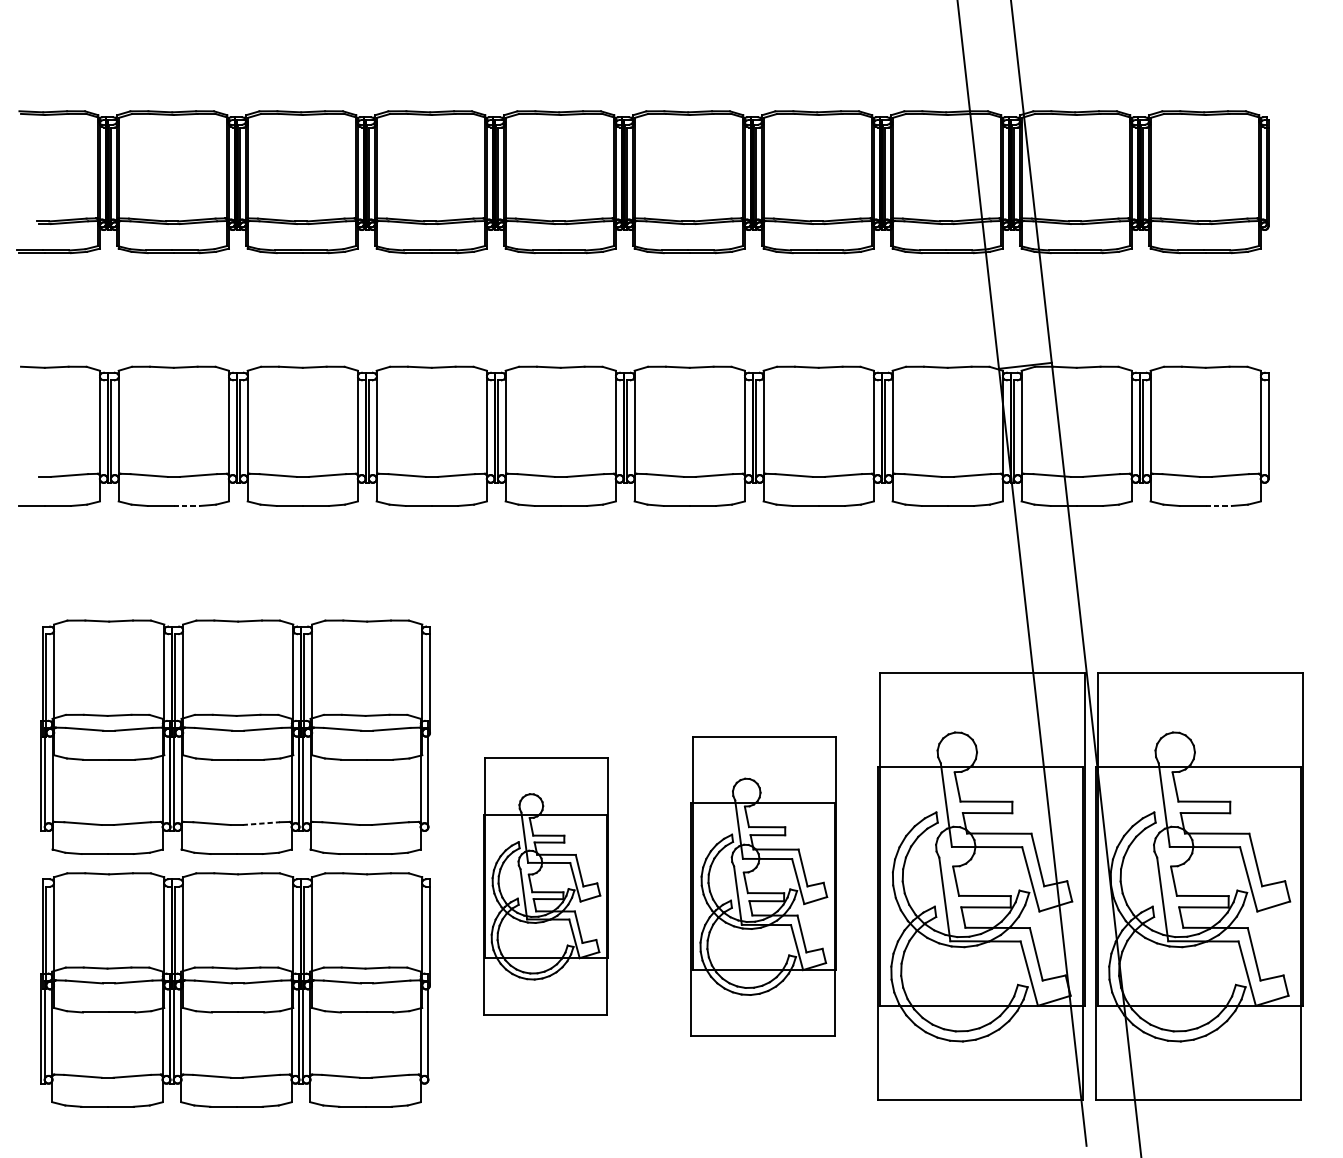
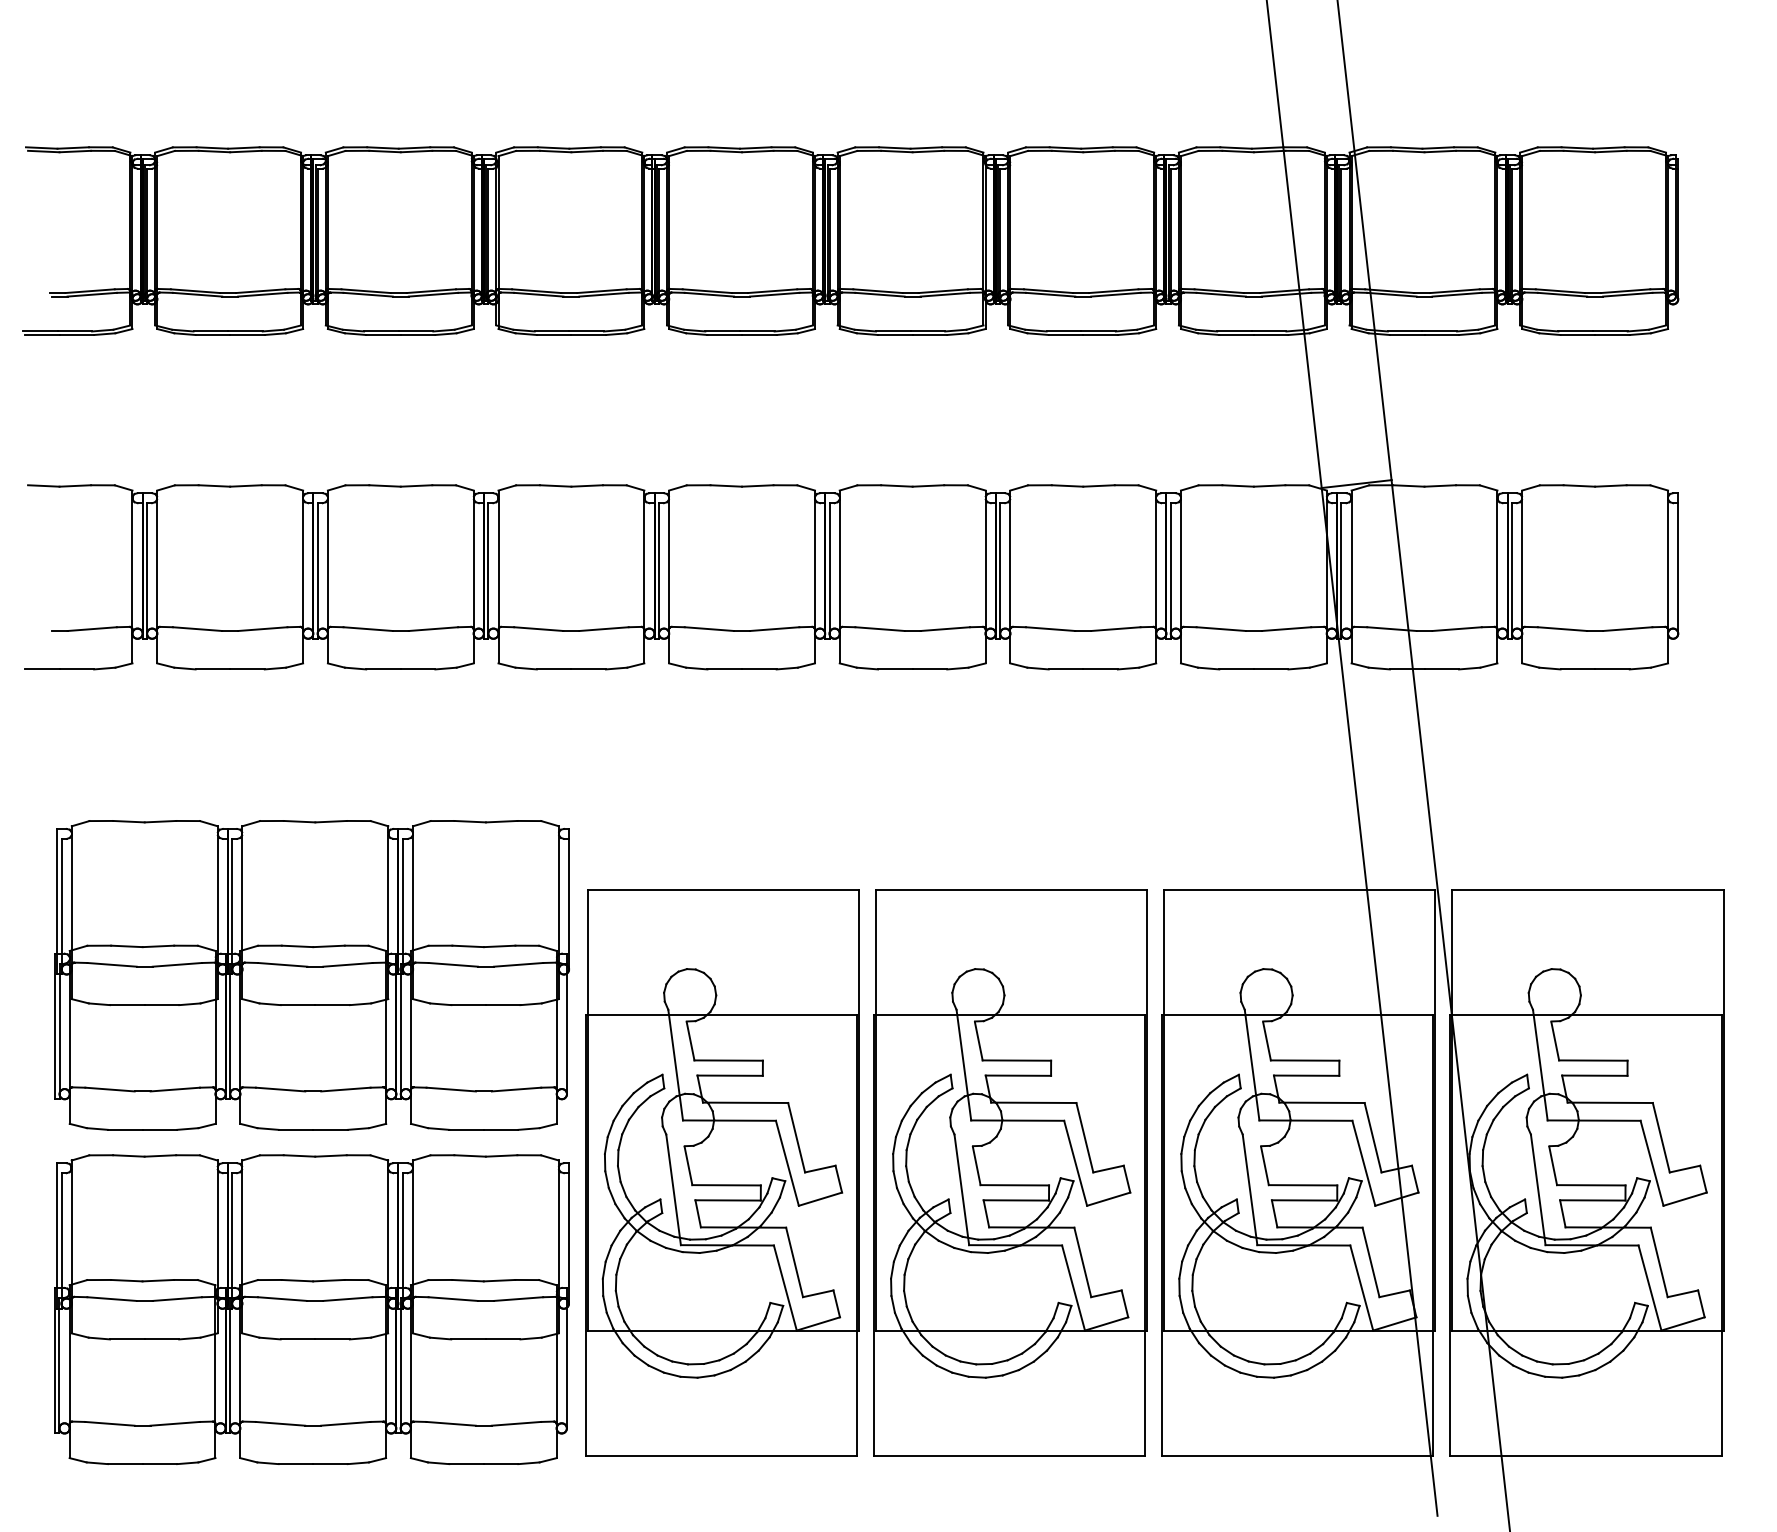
line: (186, 506) -> (247, 669), dashed -> solid
line: (1218, 506) -> (1612, 669), dashed -> solid
line: (260, 823) -> (345, 1089), dashed -> solid
part: (546, 886) -> (722, 1172), size x1.67
part: (763, 886) -> (1010, 1172), size x1.43

